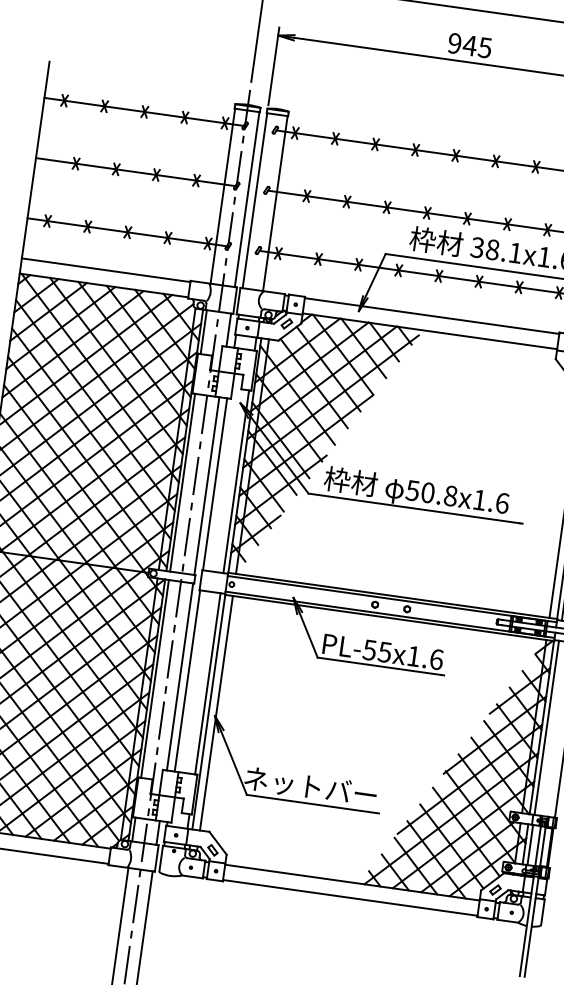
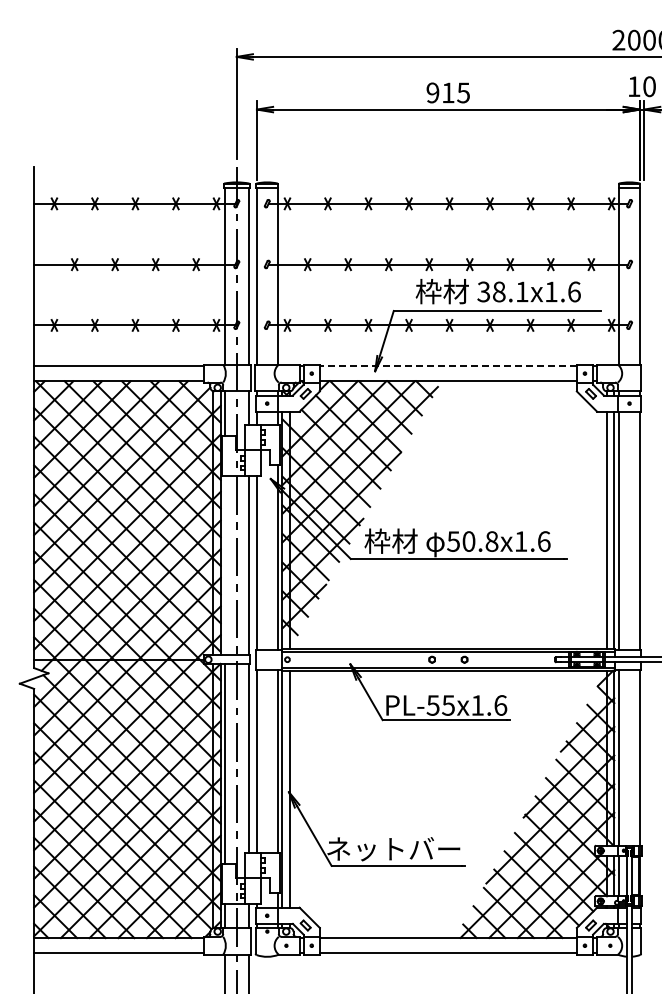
text: (470, 45) -> (448, 92), 945 -> 915
line: (431, 315) -> (447, 365), solid -> dashed
line: (182, 482) -> (224, 565), removed

